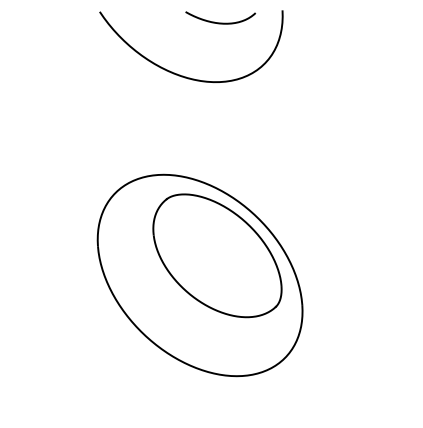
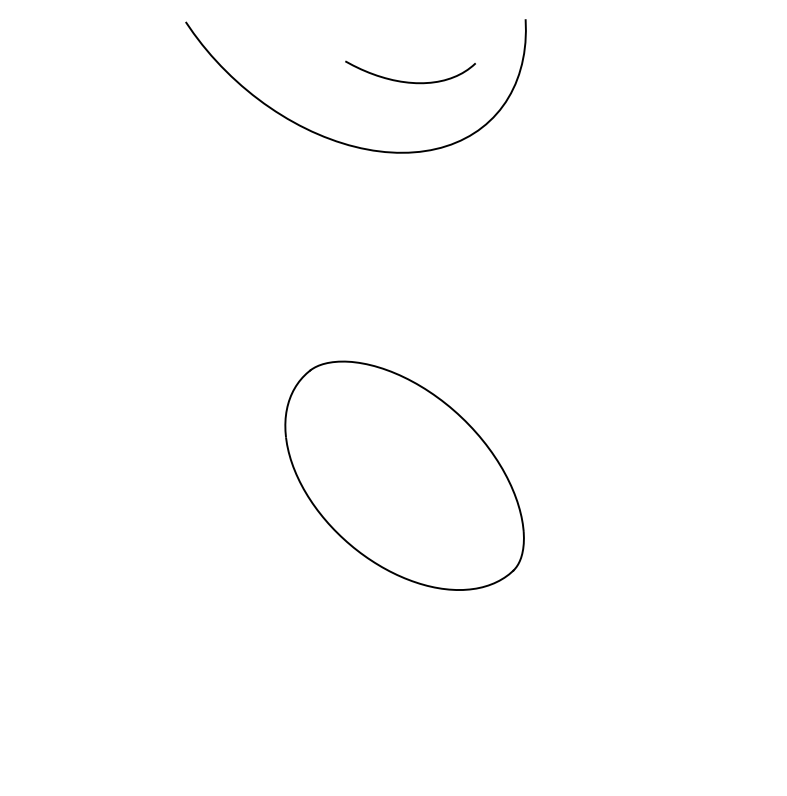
curve: (220, 22) -> (410, 80), moved
part: (199, 275) -> (371, 512), removed

